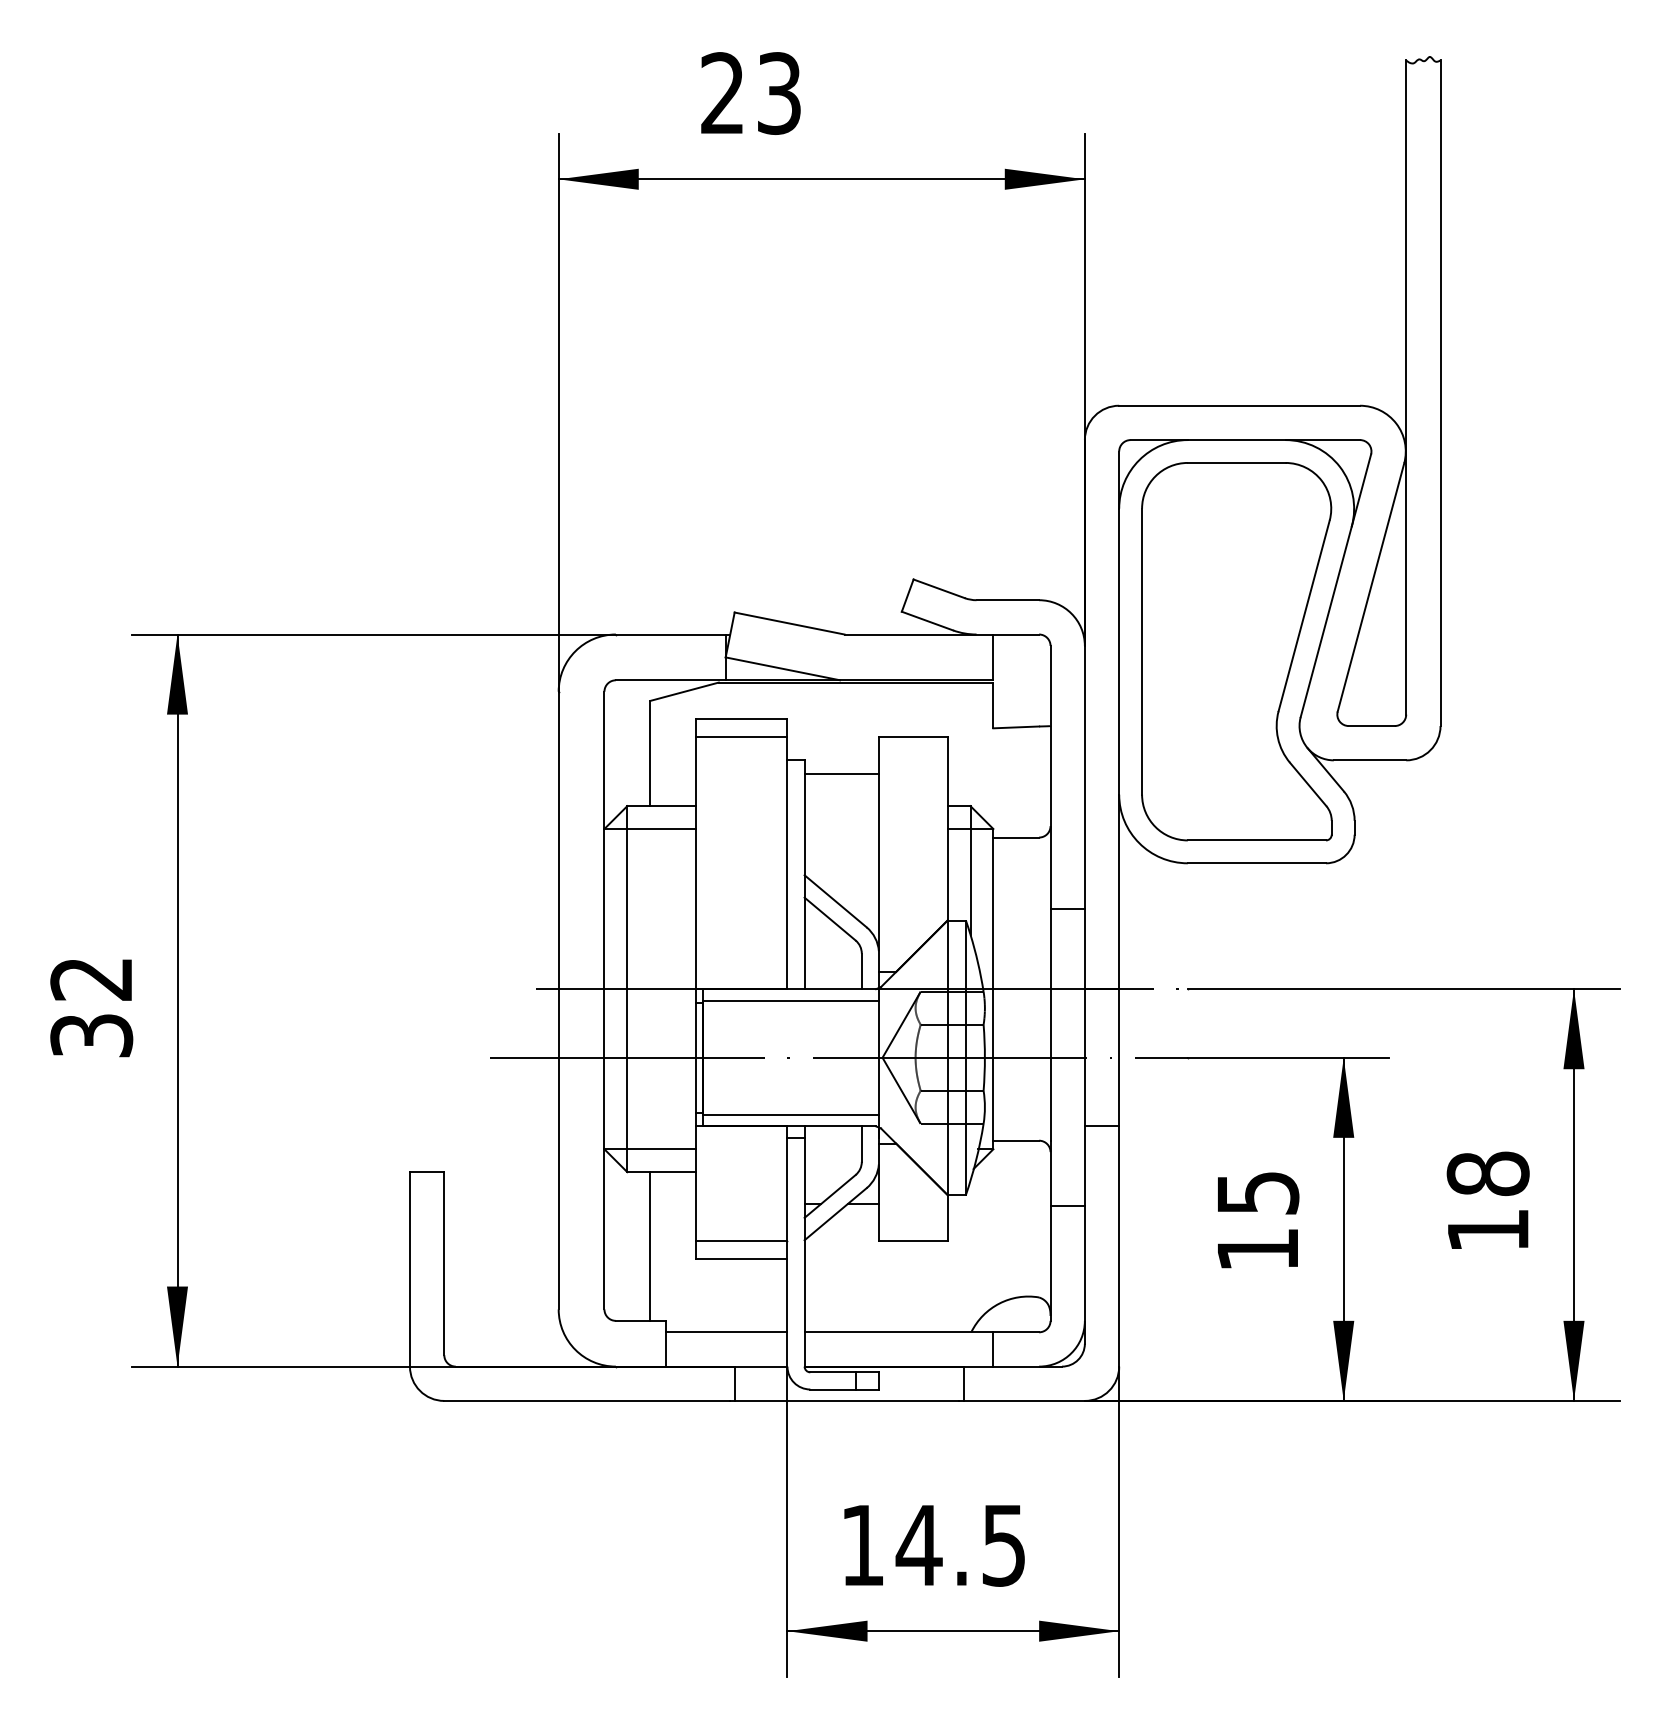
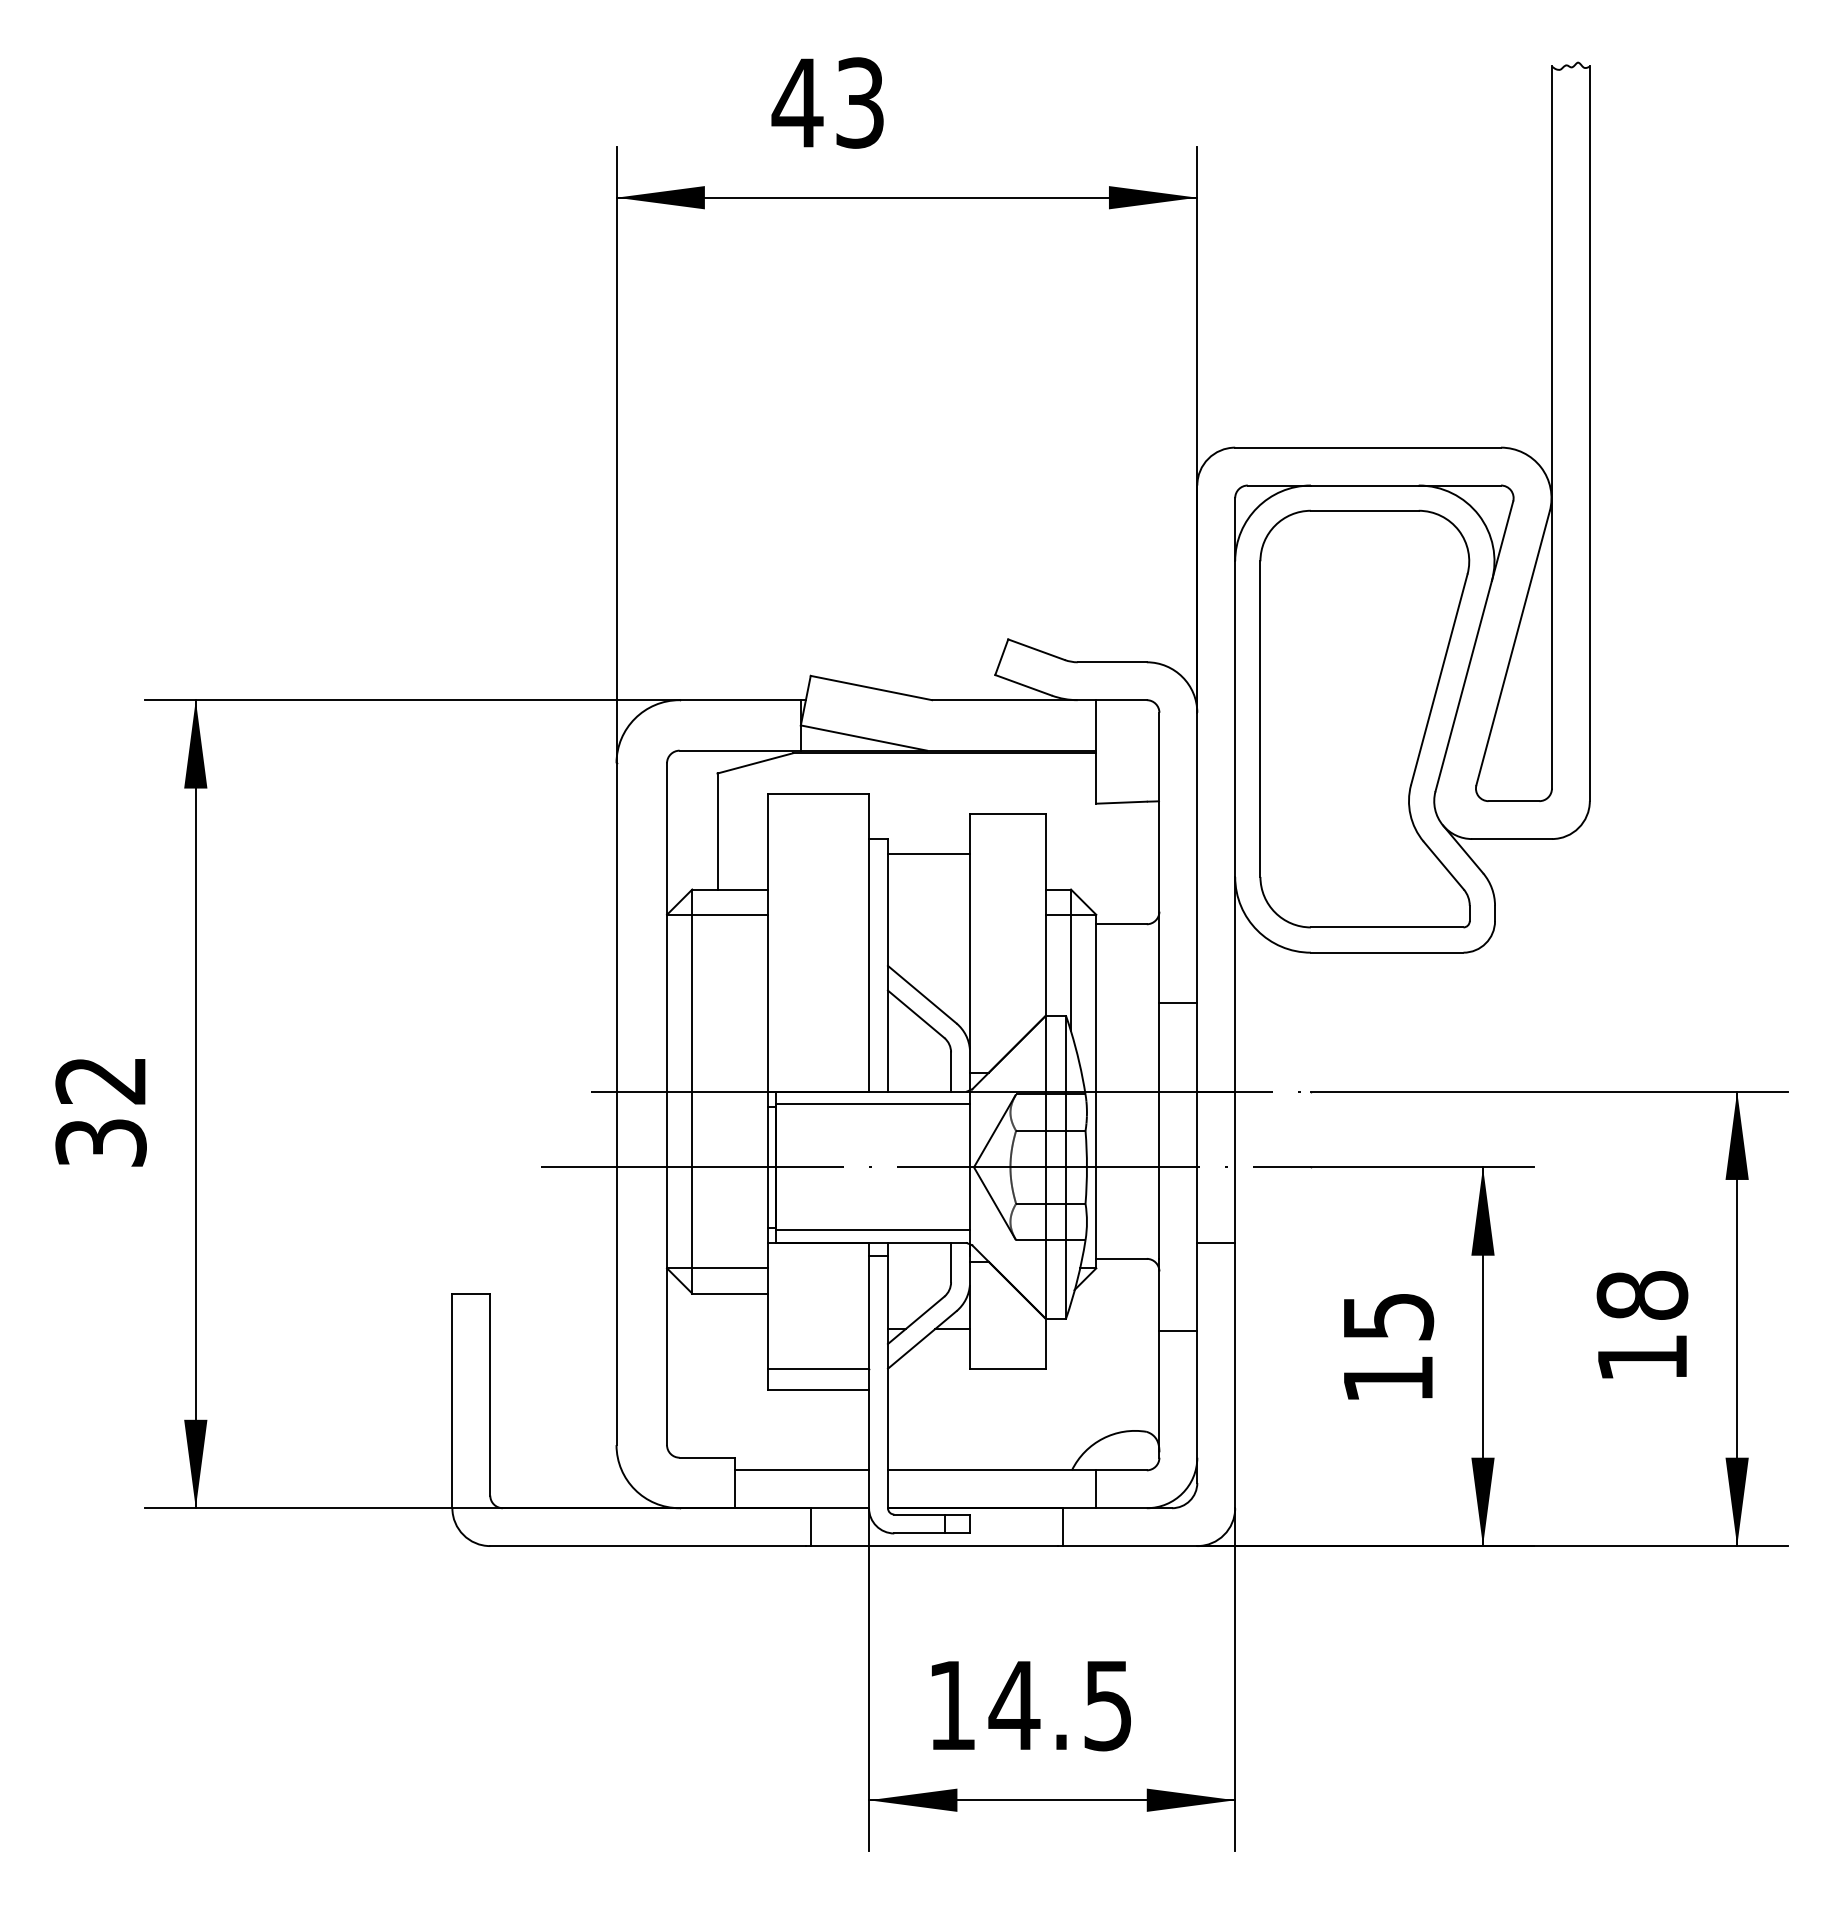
text: (722, 93) -> (797, 102), 23 -> 43
line: (741, 737) -> (818, 813), removed
line: (650, 1246) -> (717, 1375), removed

